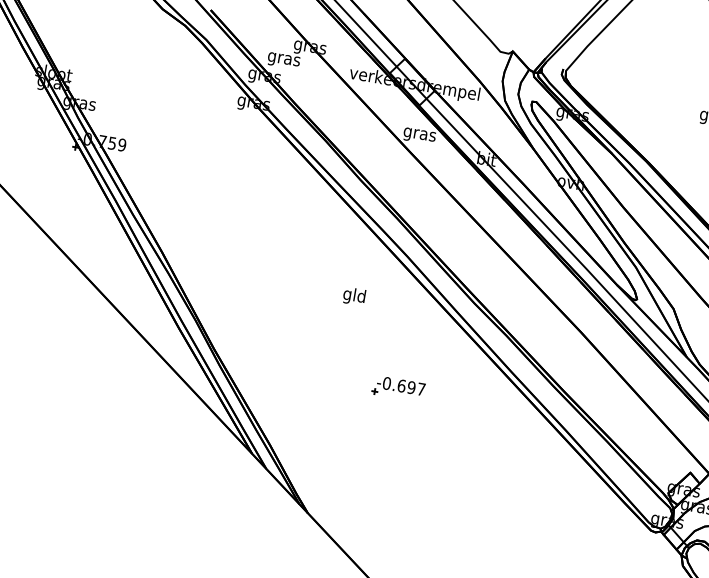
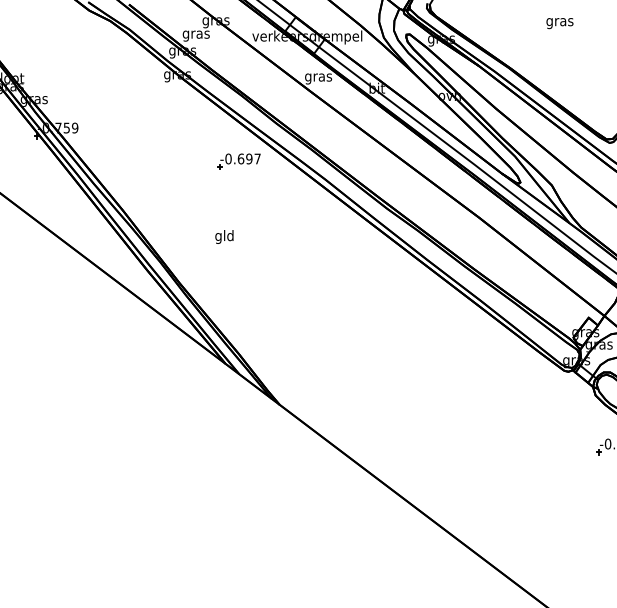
text: (354, 295) -> (224, 236), moved
part: (398, 388) -> (238, 161), moved

